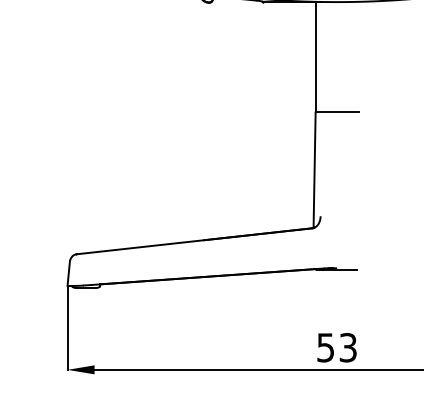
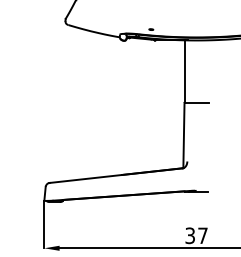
text: (336, 347) -> (196, 235), 53 -> 37

